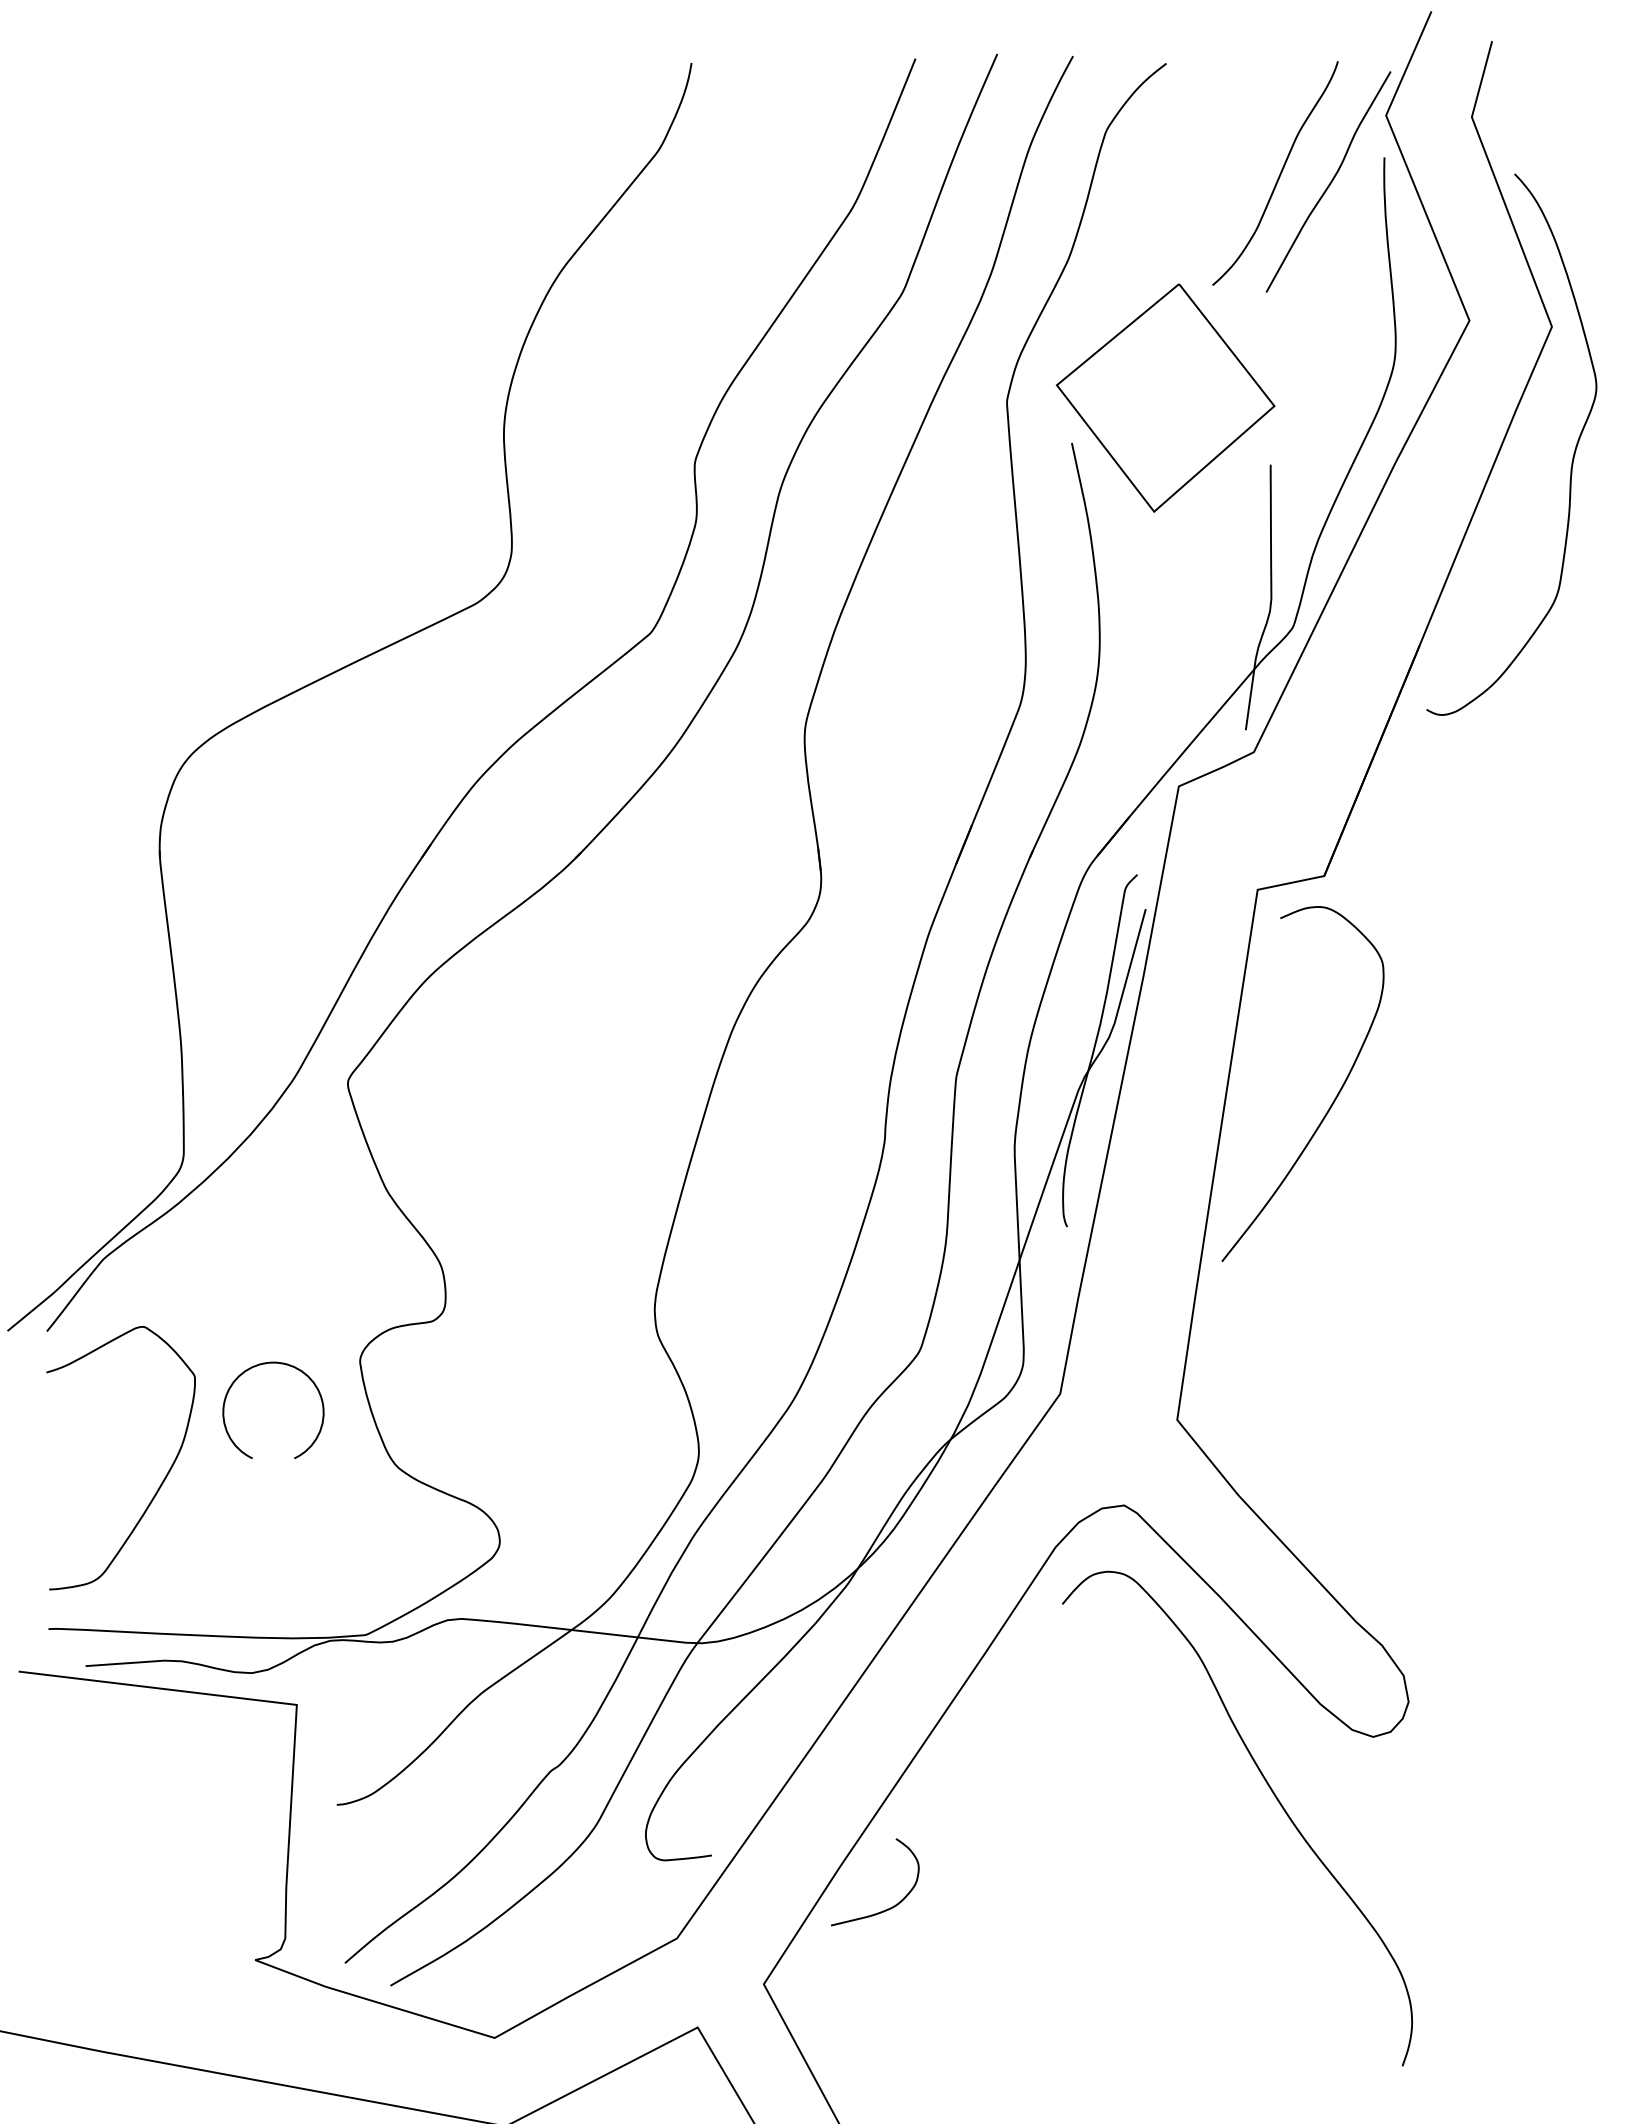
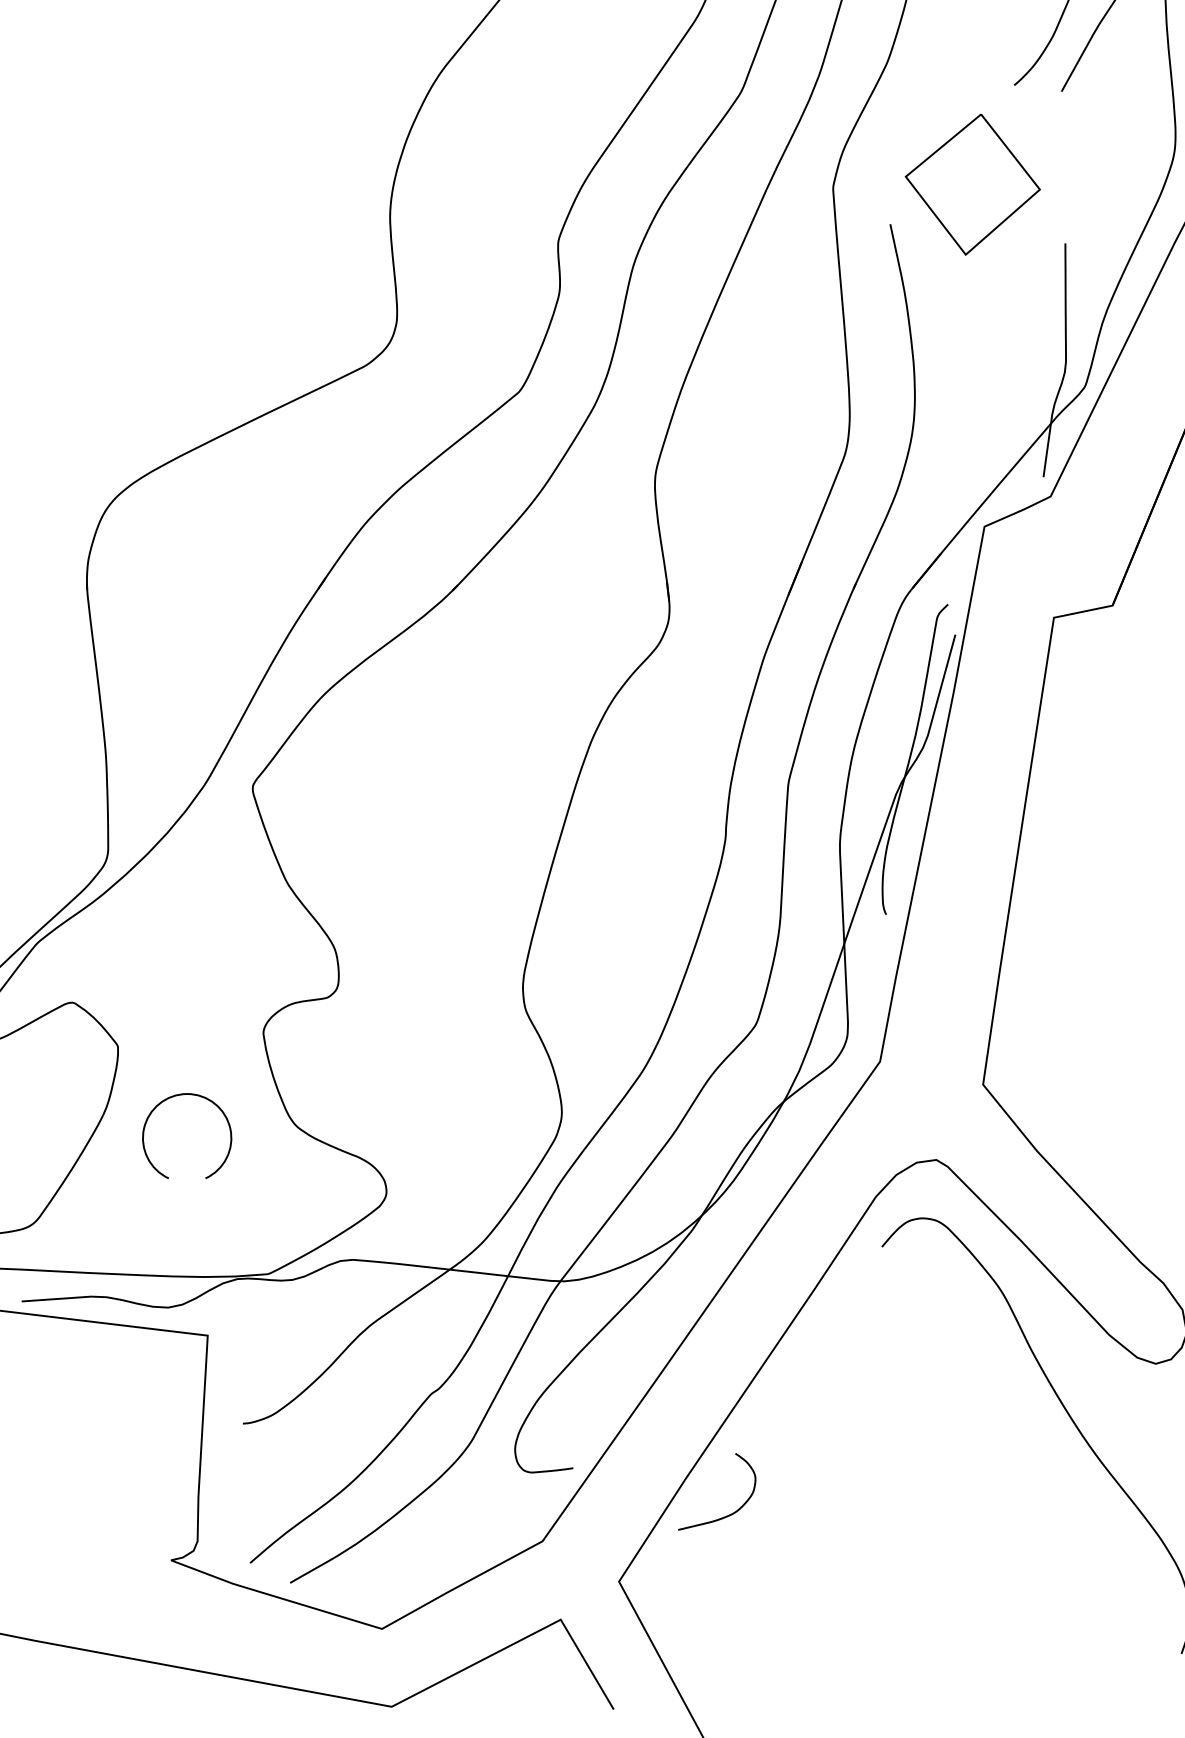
part: (1165, 397) -> (972, 184), size x0.7
curve: (1331, 1103) -> (1118, 805), removed
part: (265, 1364) -> (180, 1095), moved

